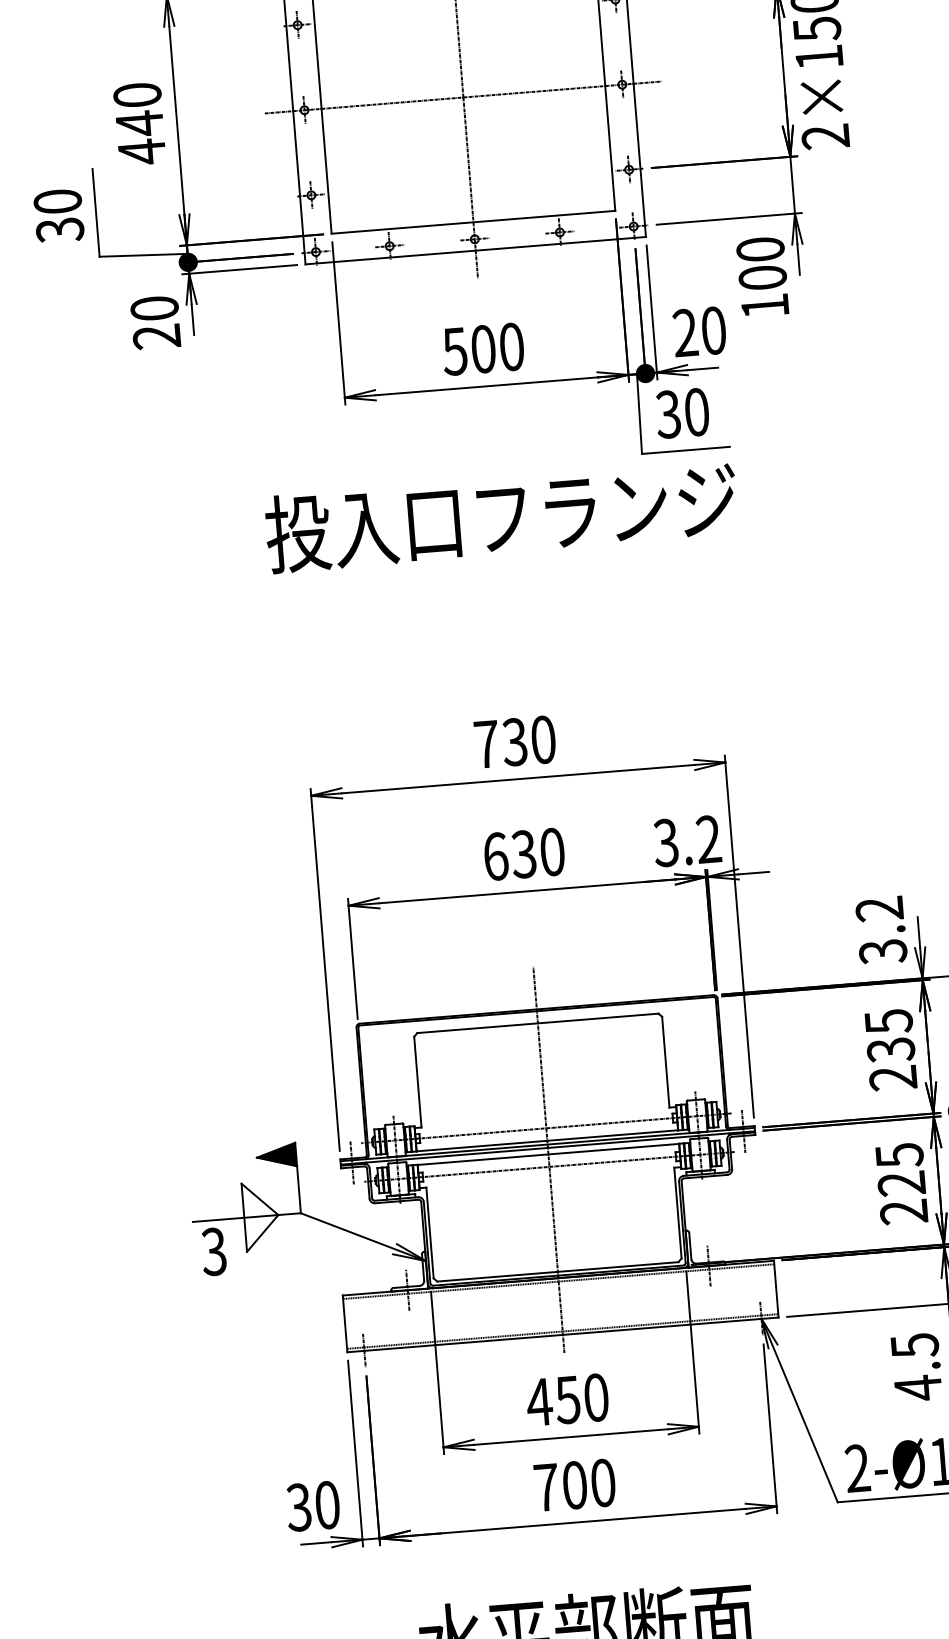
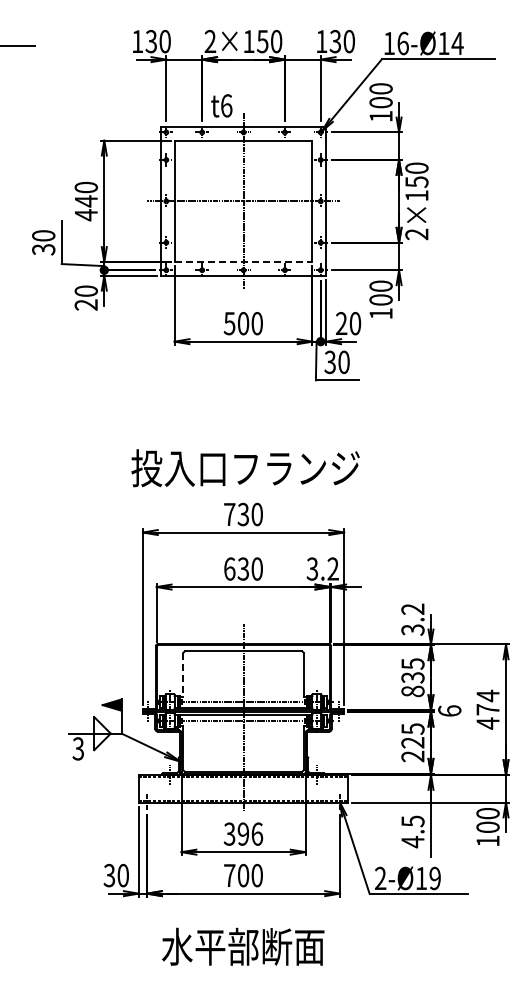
line: (473, 221) -> (243, 261), solid -> dashed
text: (501, 517) -> (245, 468), moved
text: (892, 1078) -> (412, 691), 235 -> 835
line: (418, 1083) -> (183, 675), solid -> dashed
text: (567, 1398) -> (243, 833), 450 -> 396

